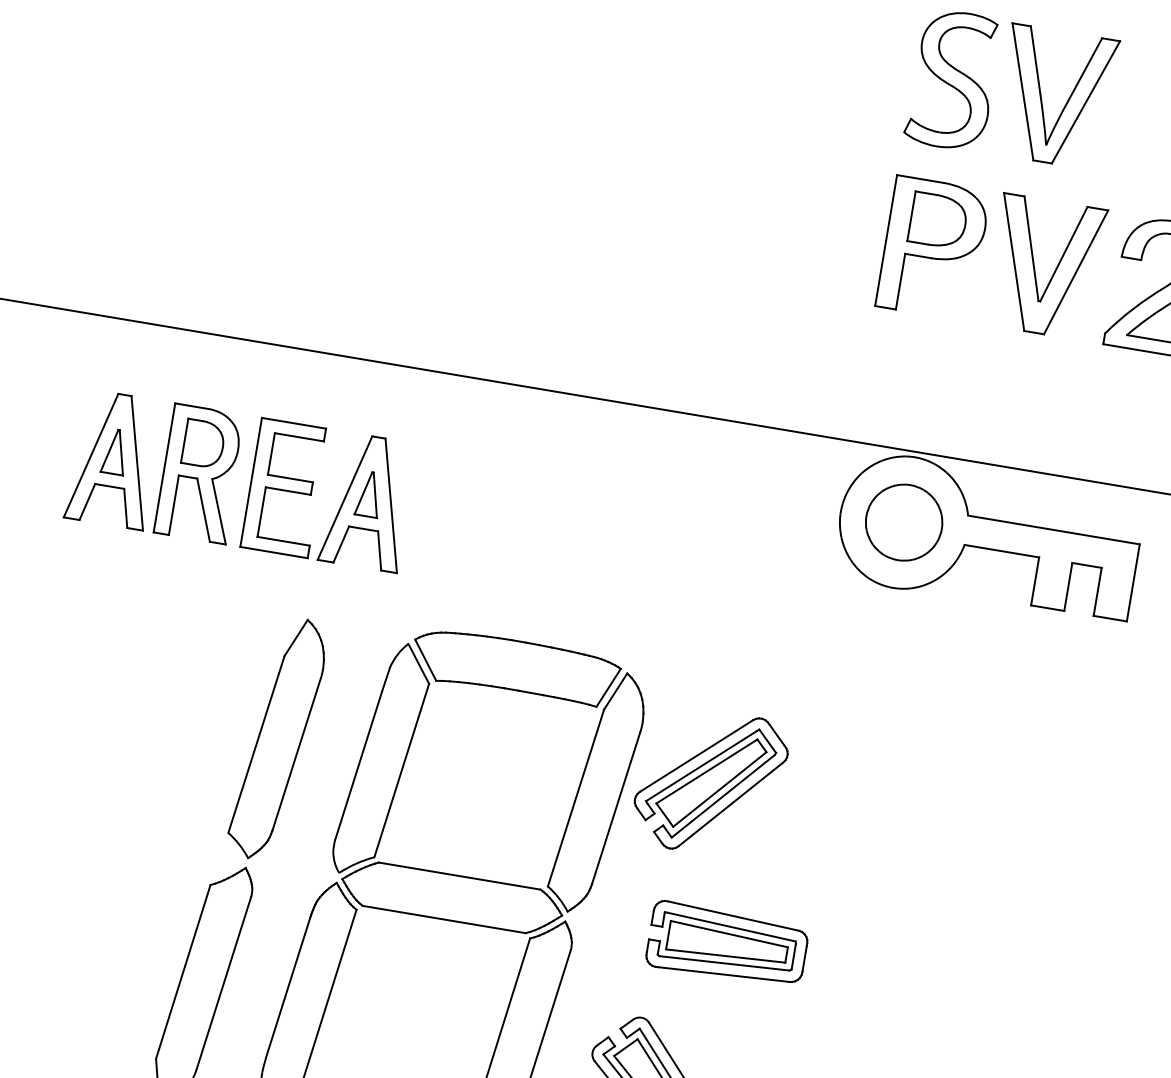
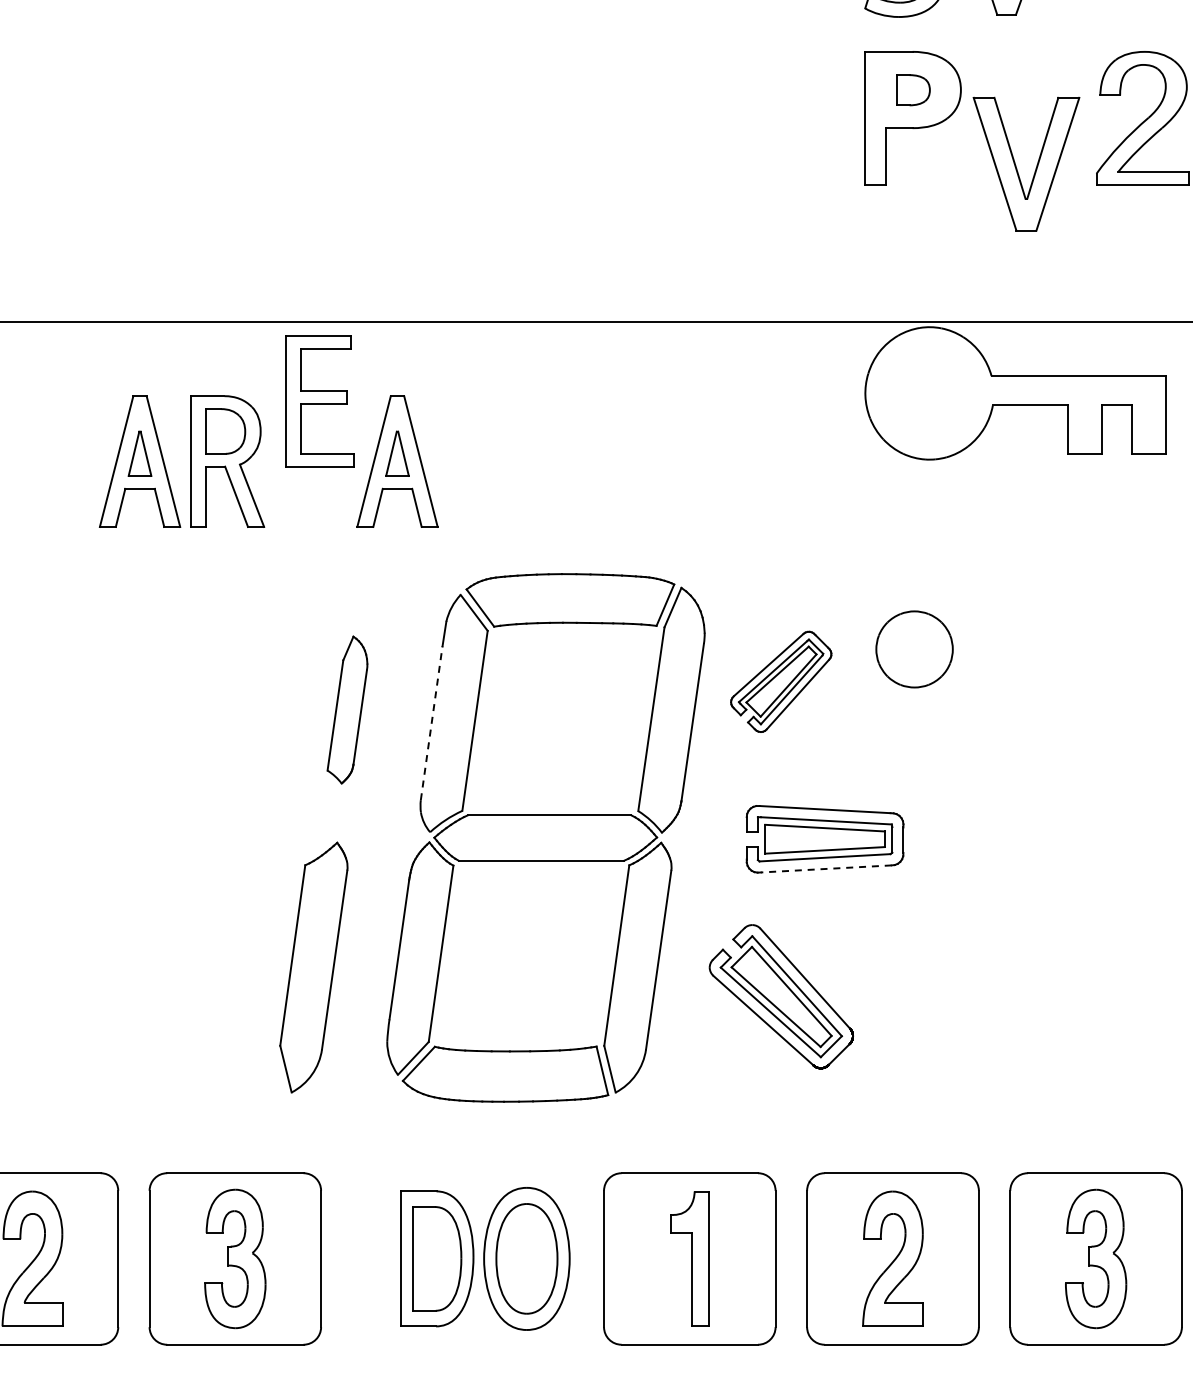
part: (938, 221) -> (913, 90), size x0.6
part: (1054, 269) -> (1036, 164), moved
part: (284, 487) -> (319, 401), moved
part: (904, 522) -> (914, 649), moved
part: (277, 738) -> (347, 709), size x0.6
line: (358, 765) -> (431, 723), solid -> dashed
part: (709, 782) -> (780, 681), size x0.7
line: (724, 974) -> (826, 868), solid -> dashed

